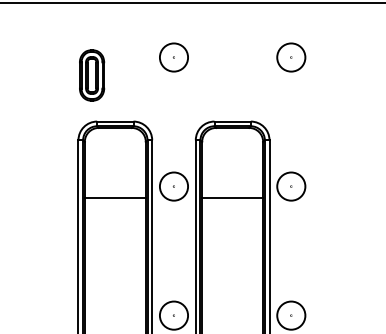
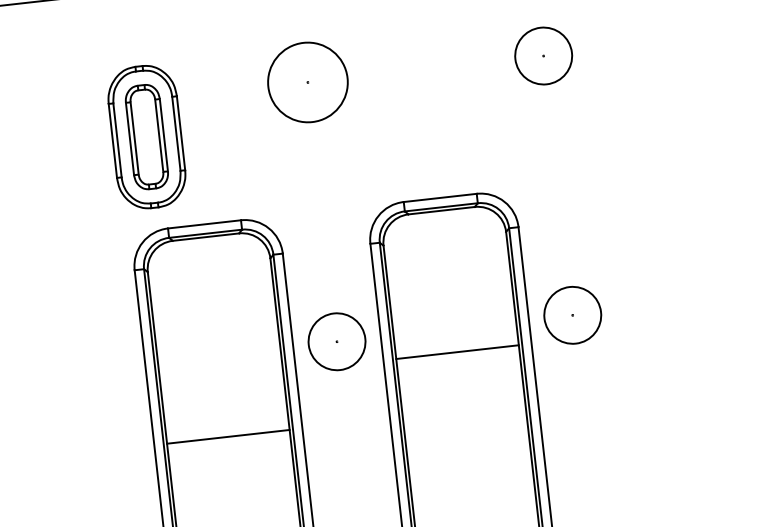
circle: (173, 57) -> (306, 82), size x1.4
part: (92, 75) -> (148, 136), size x1.4
line: (114, 198) -> (226, 437), moved

